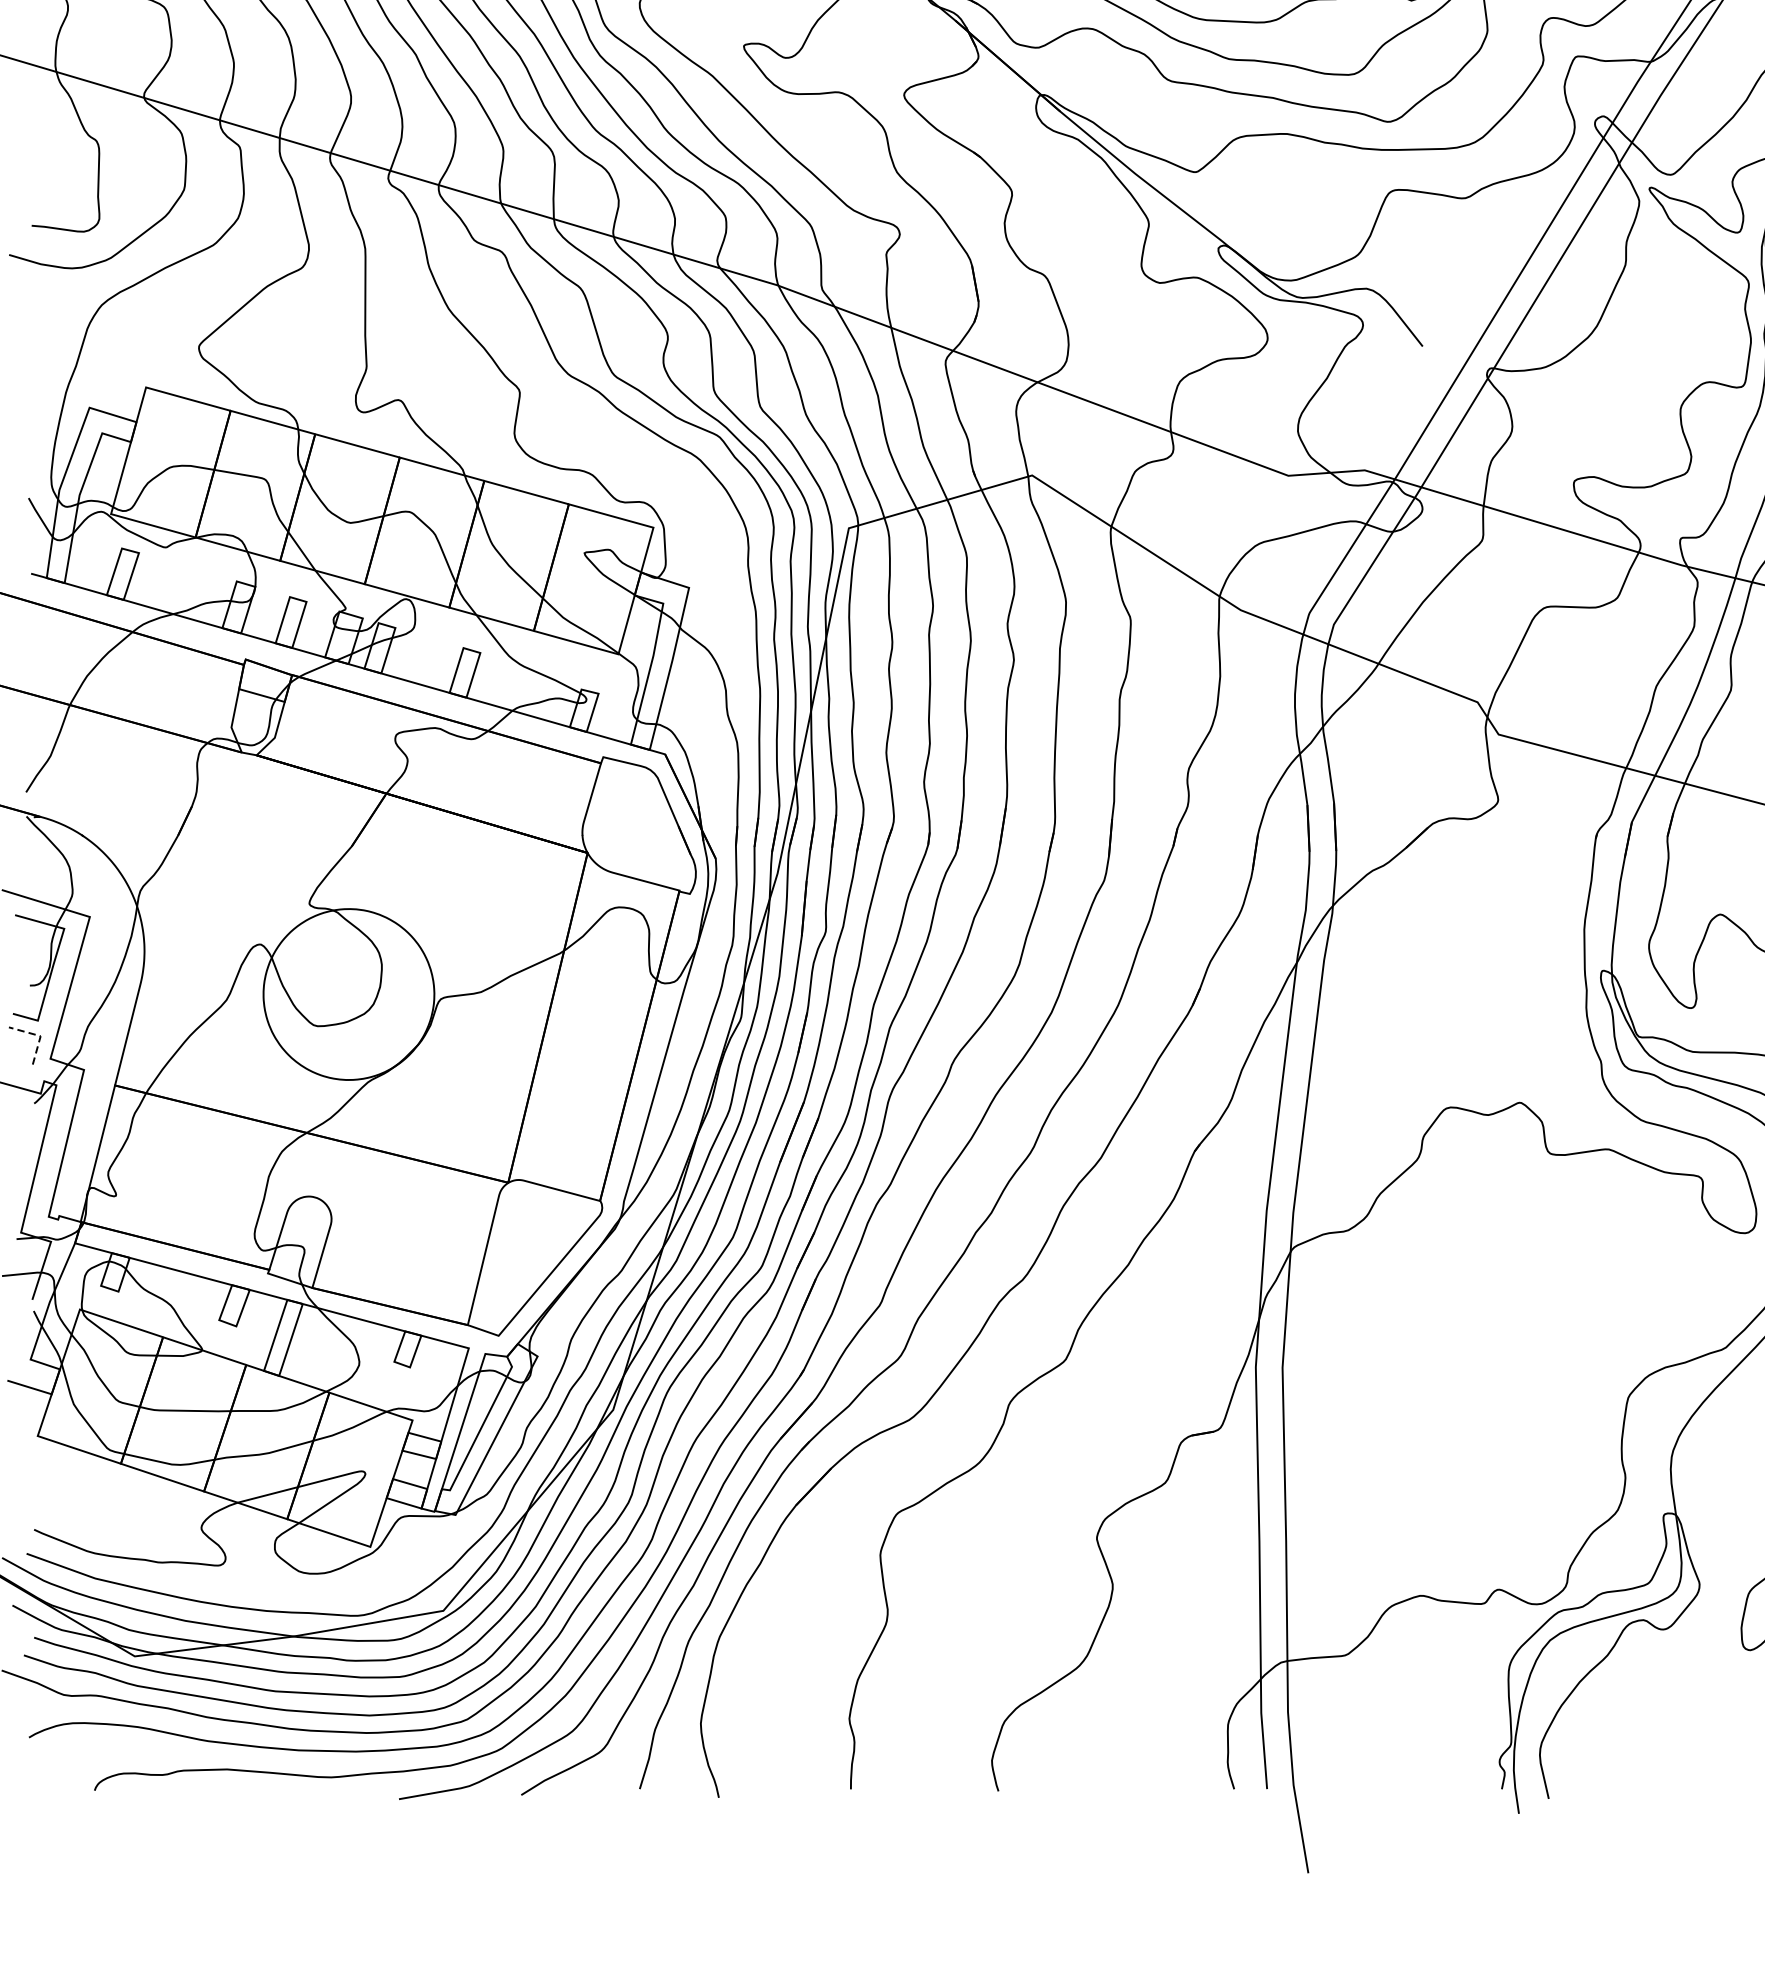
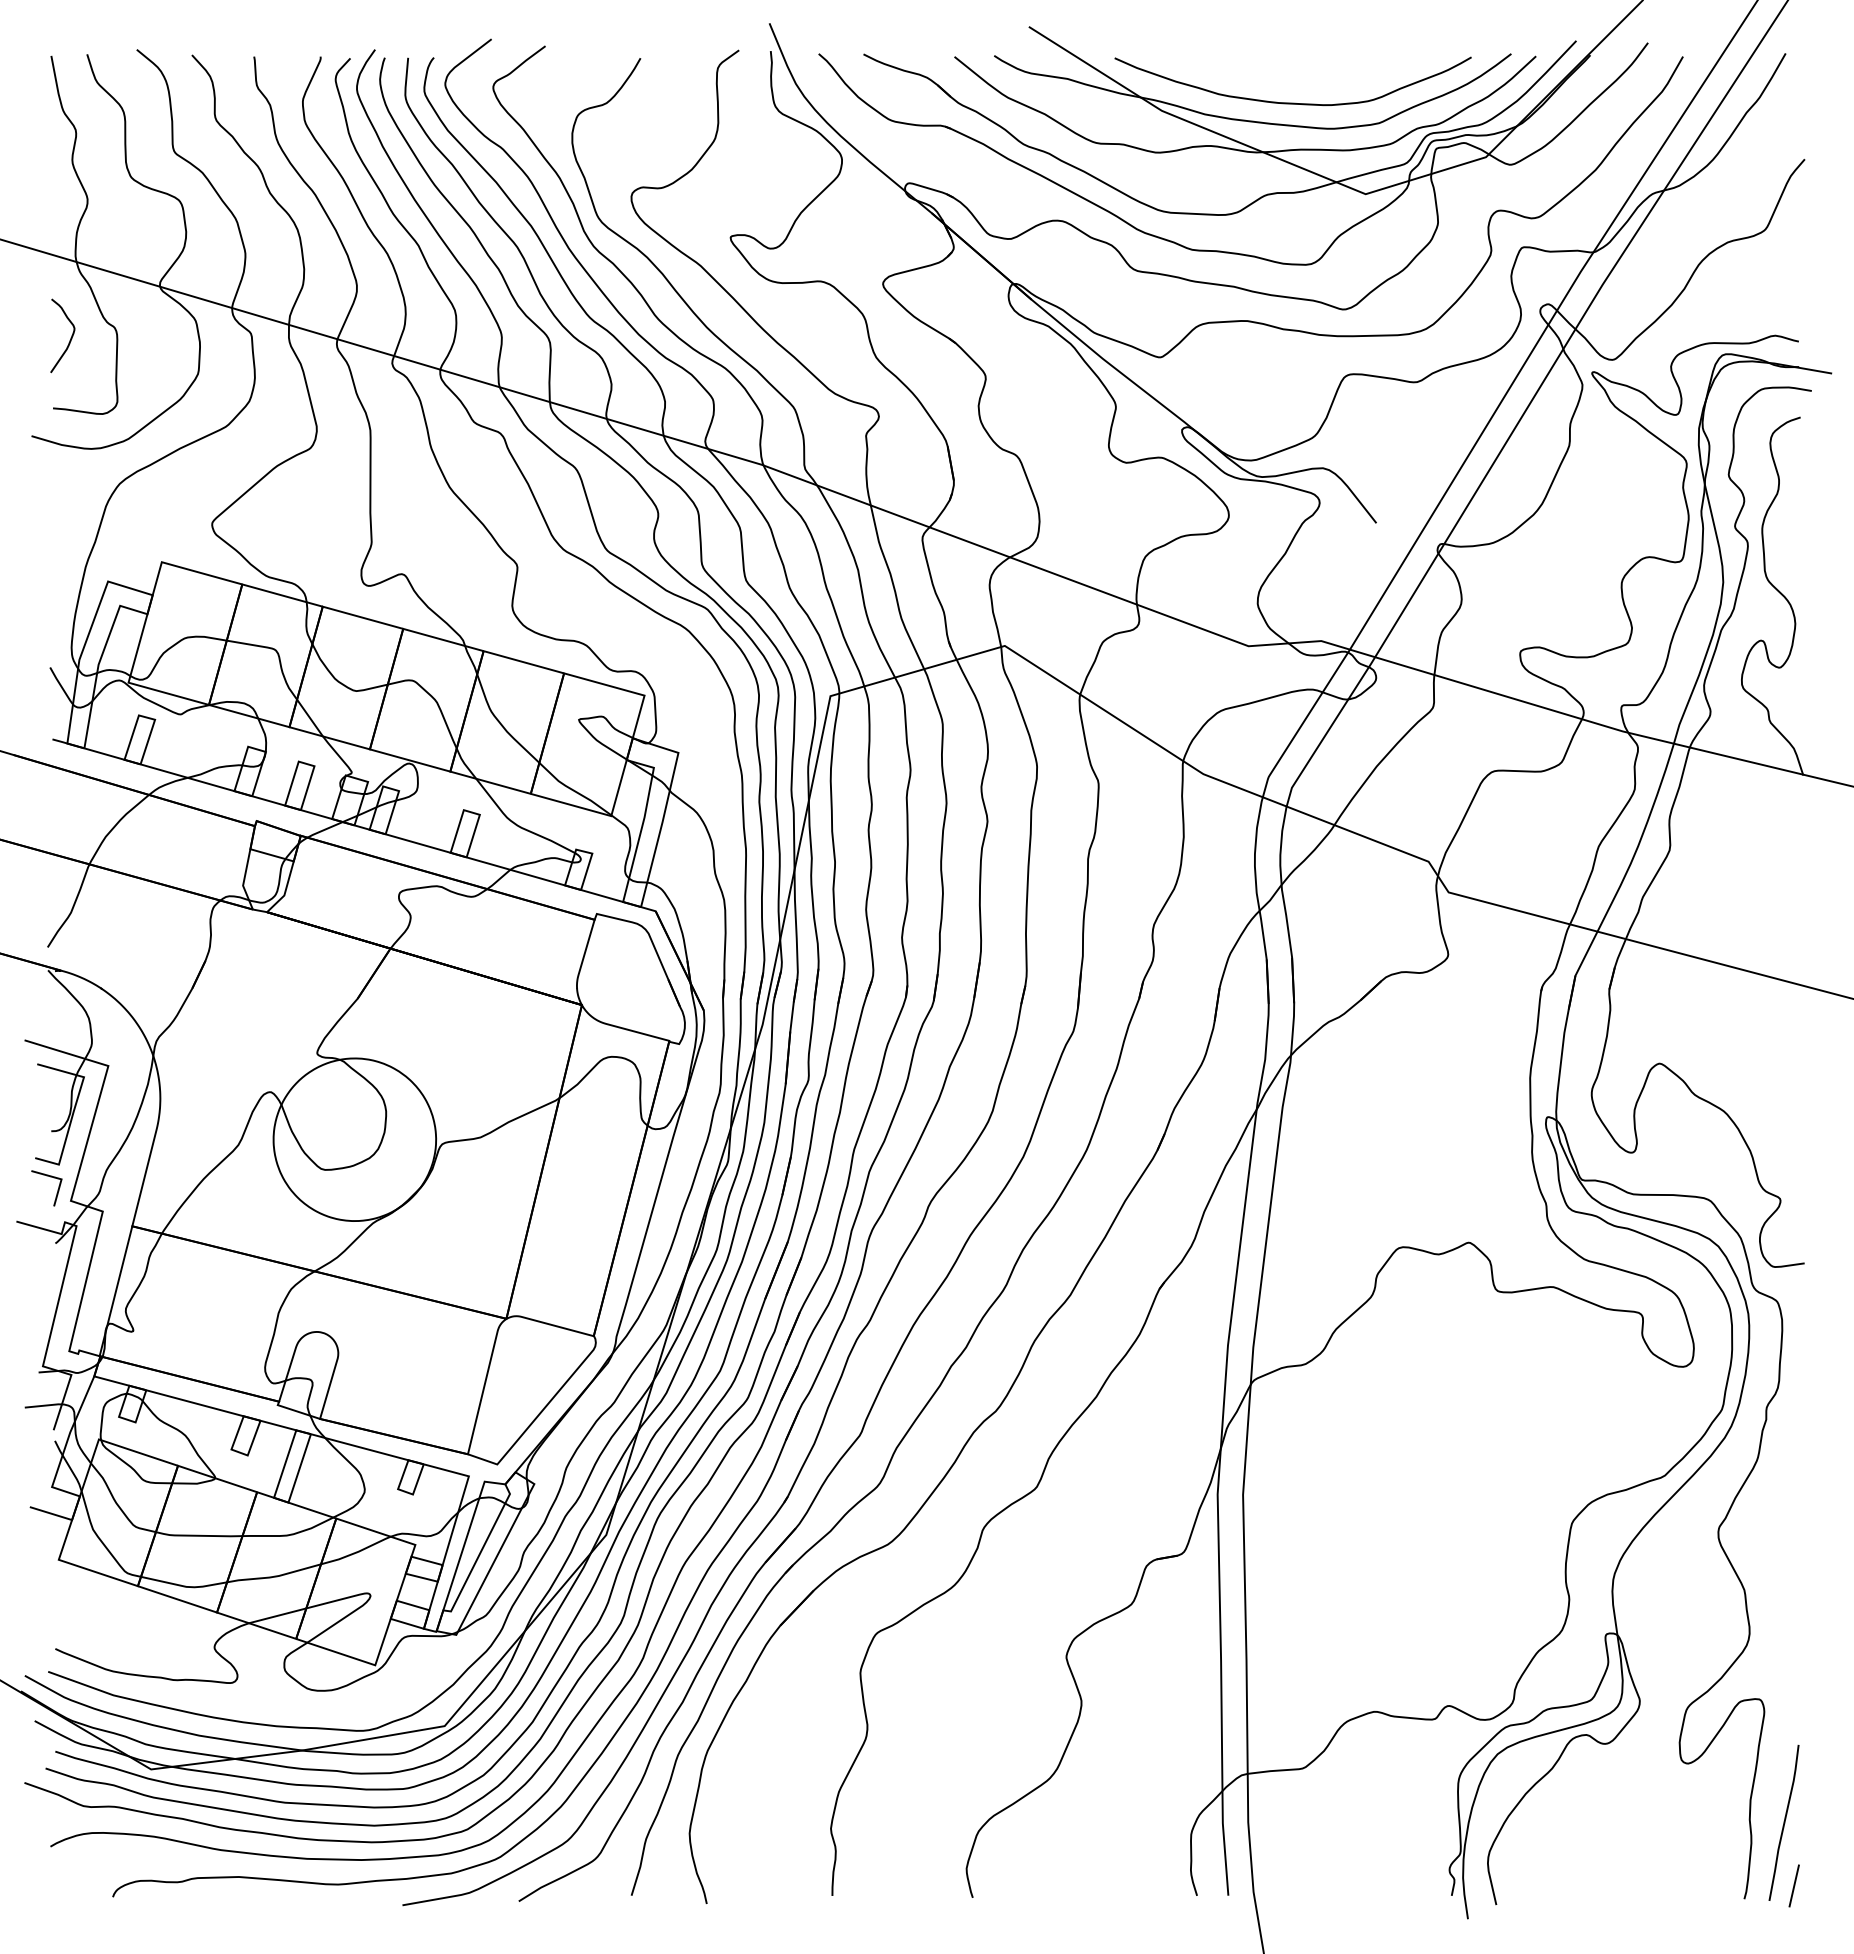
curve: (50, 151) -> (70, 337), added
line: (39, 1036) -> (60, 1179), dashed -> solid

